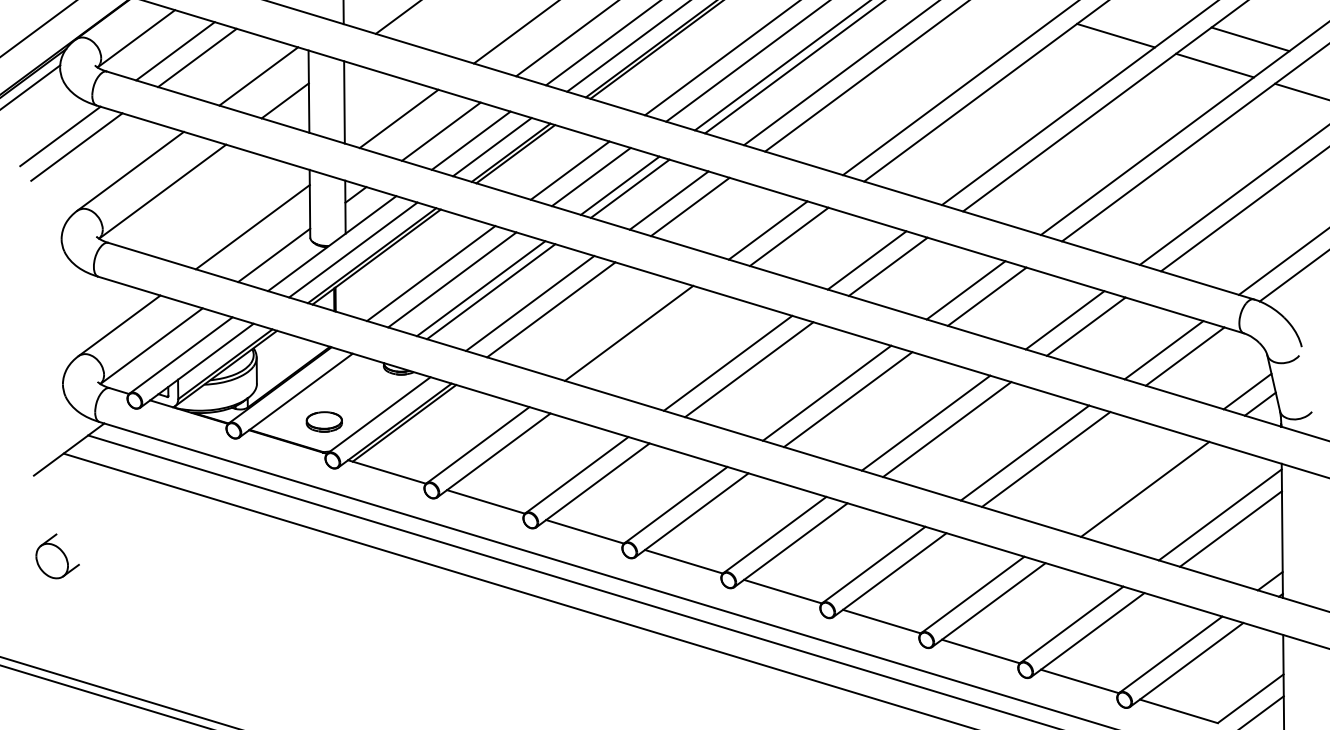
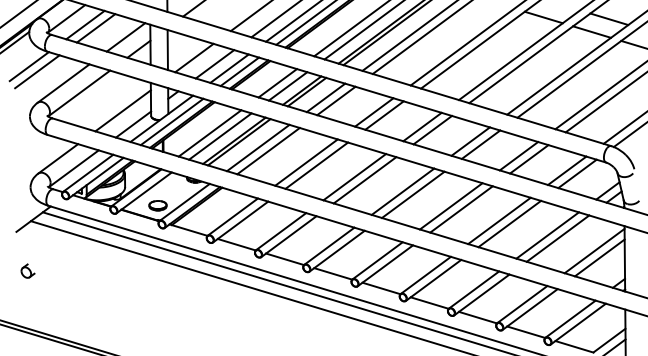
line: (649, 339) -> (316, 165), added
line: (1123, 482) -> (547, 235), added
part: (56, 554) -> (27, 270), size x0.62

